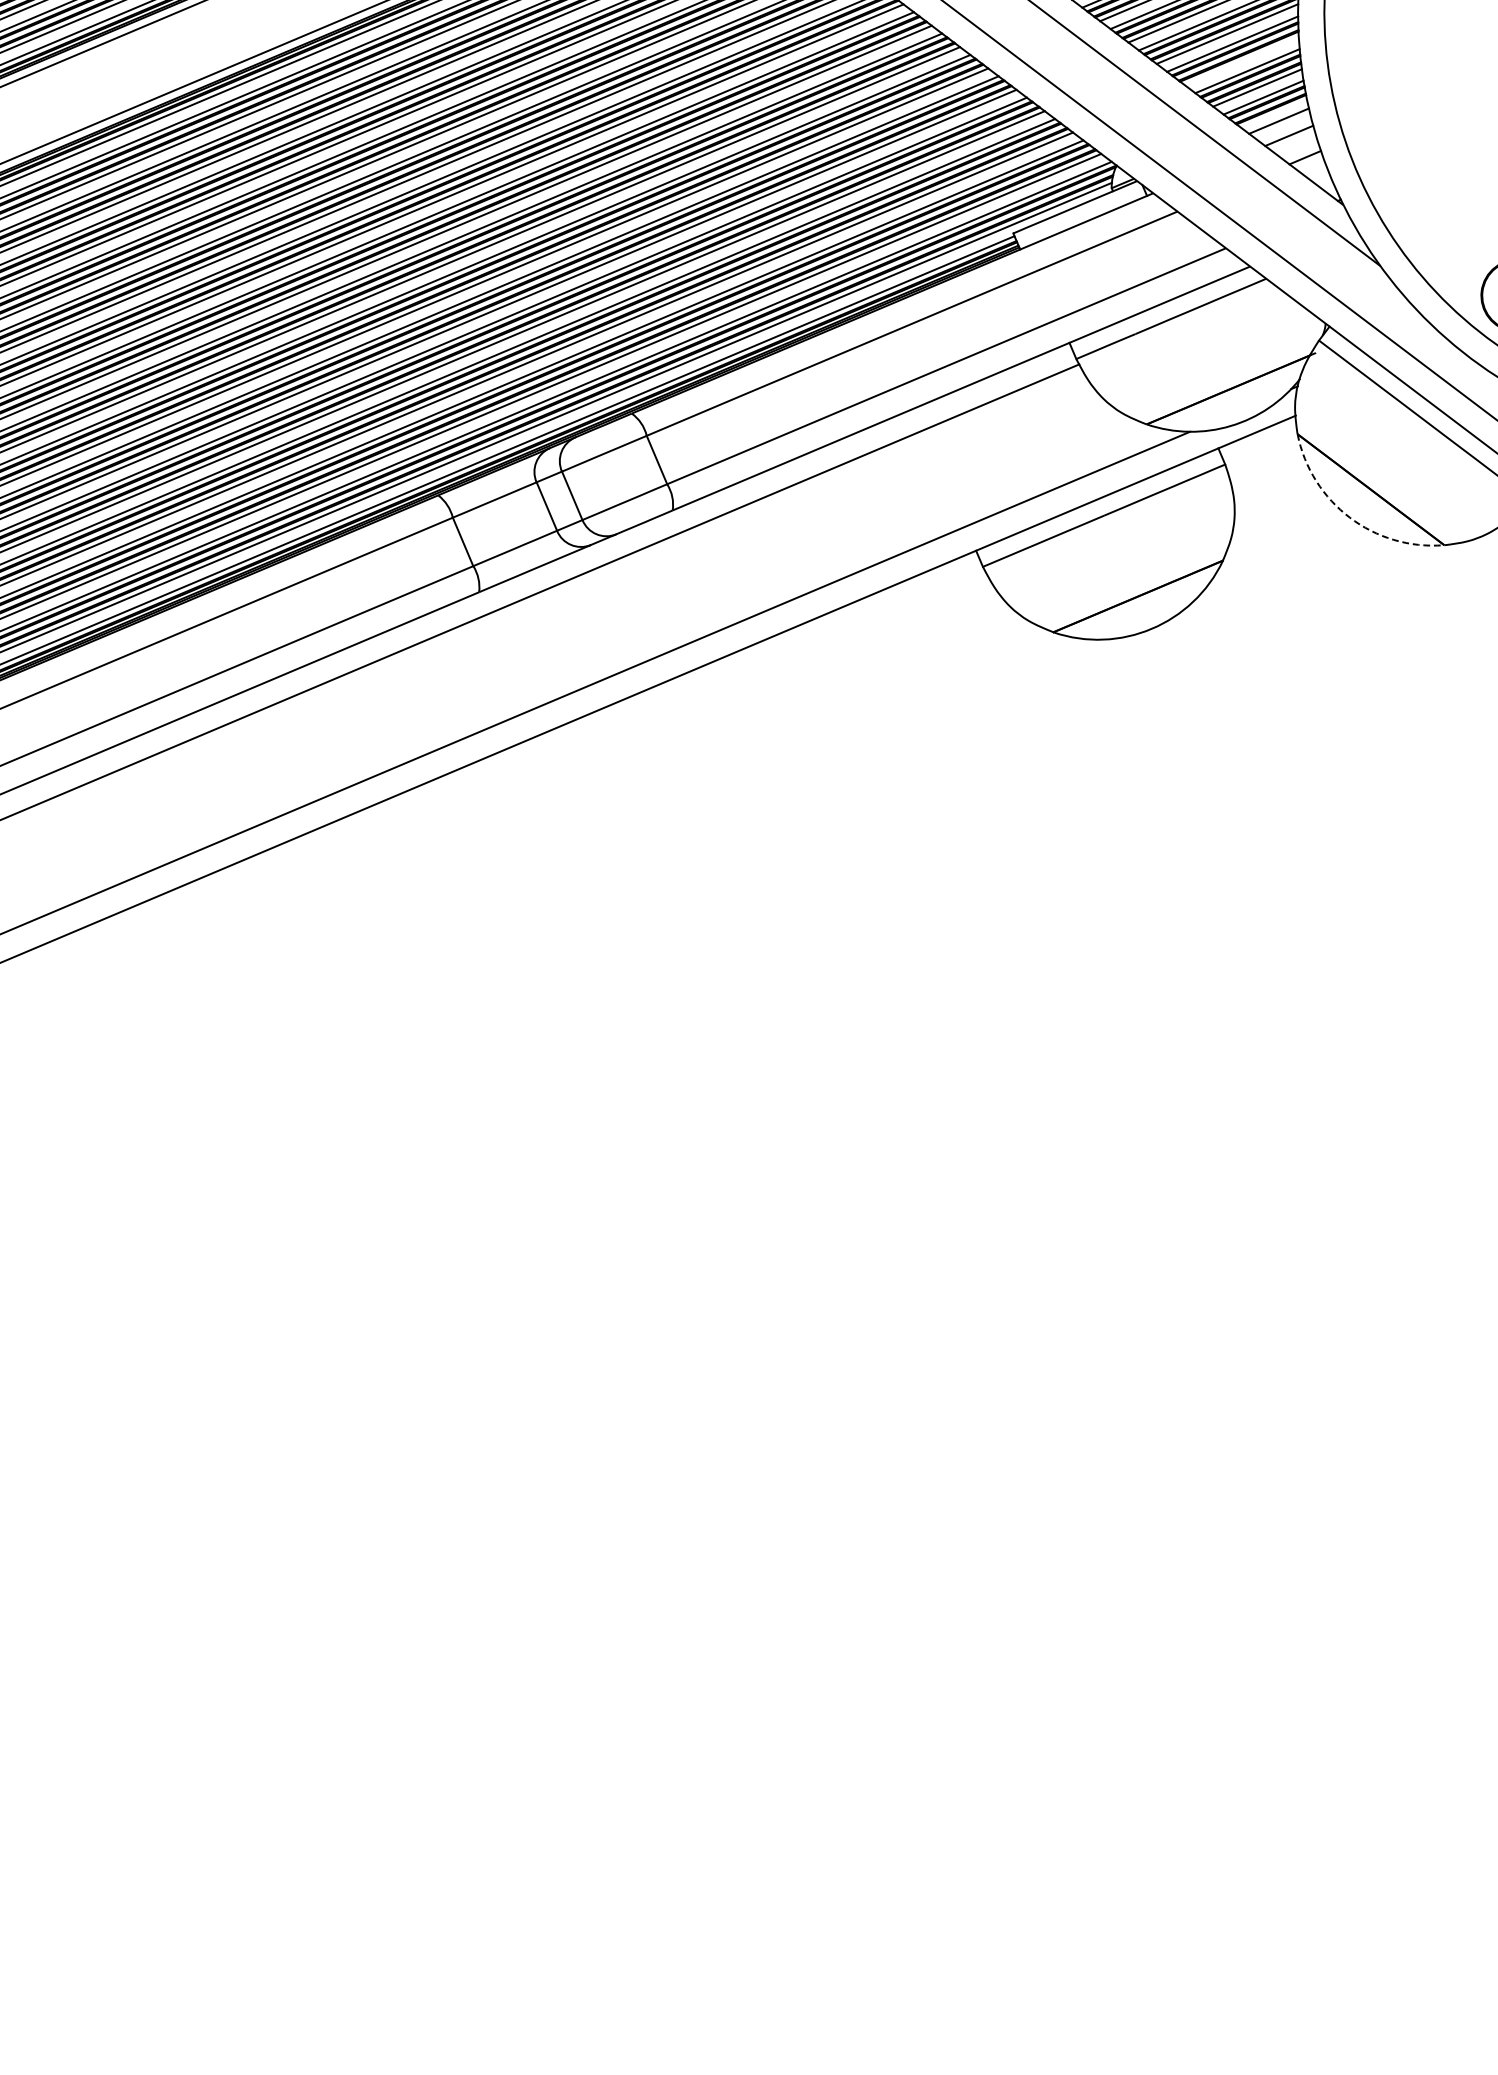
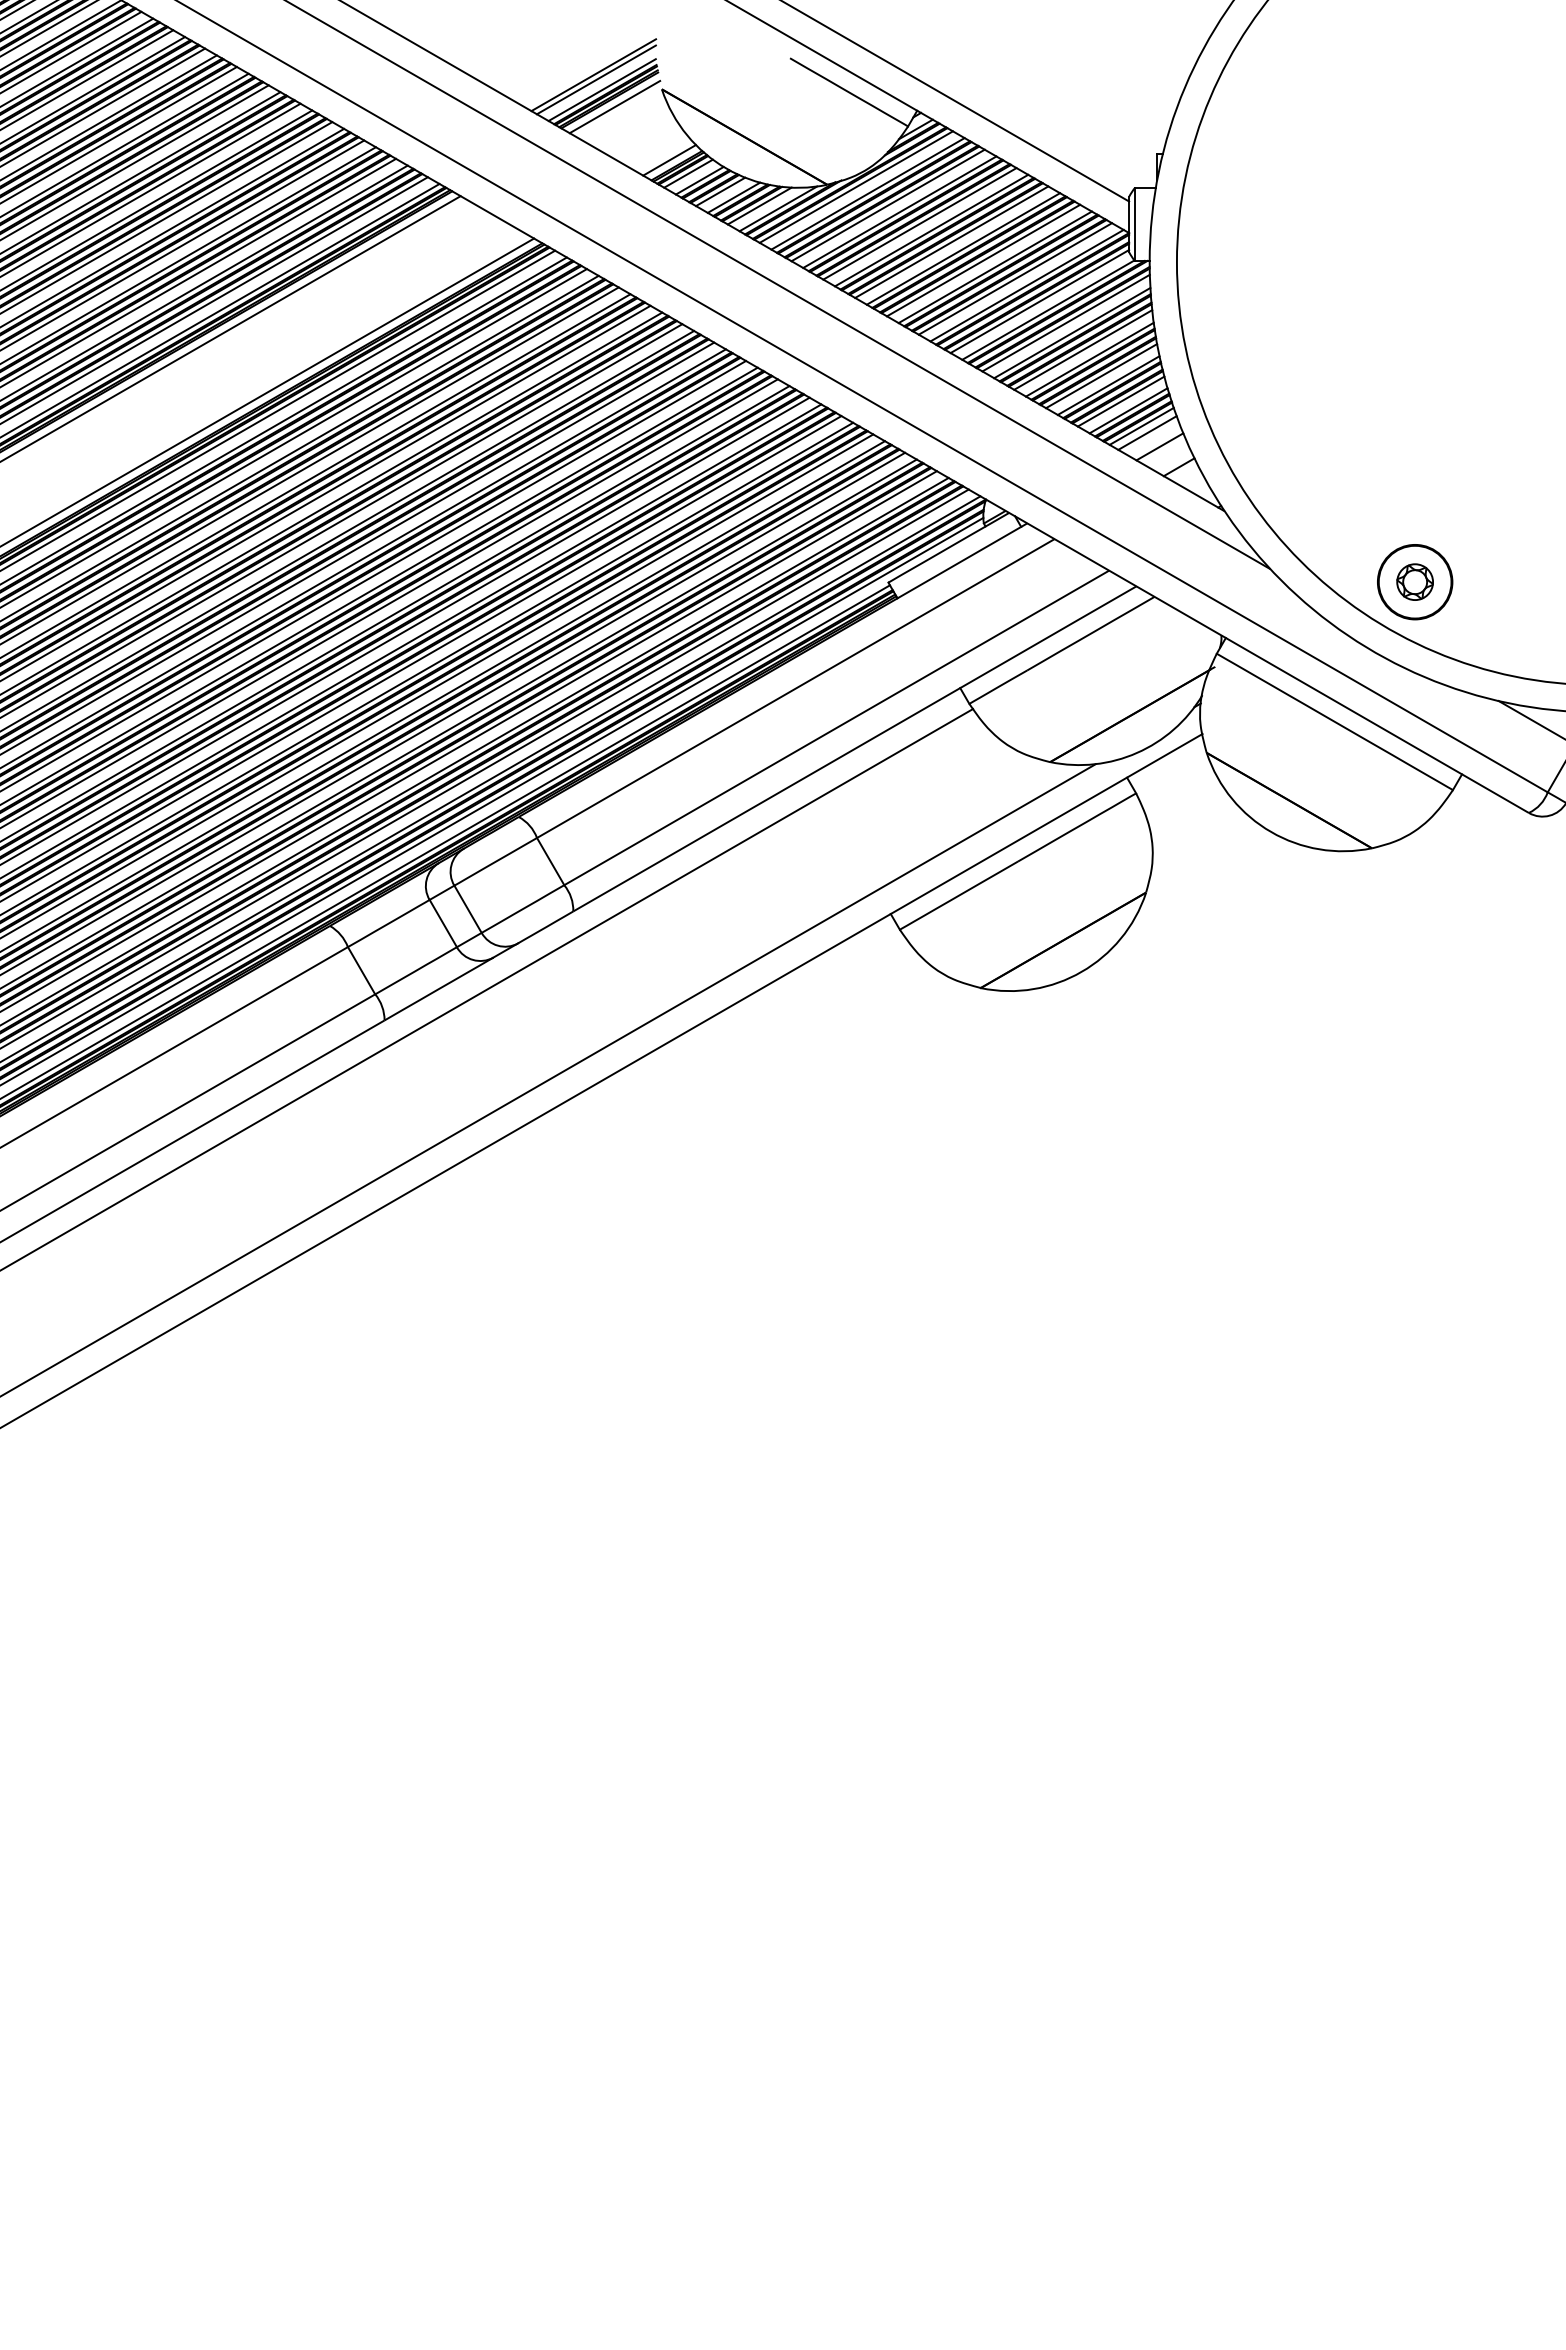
line: (1241, 61) -> (1101, 376), added
line: (1274, 113) -> (1141, 425), added
arc: (1350, 518) -> (1271, 832), dashed -> solid

